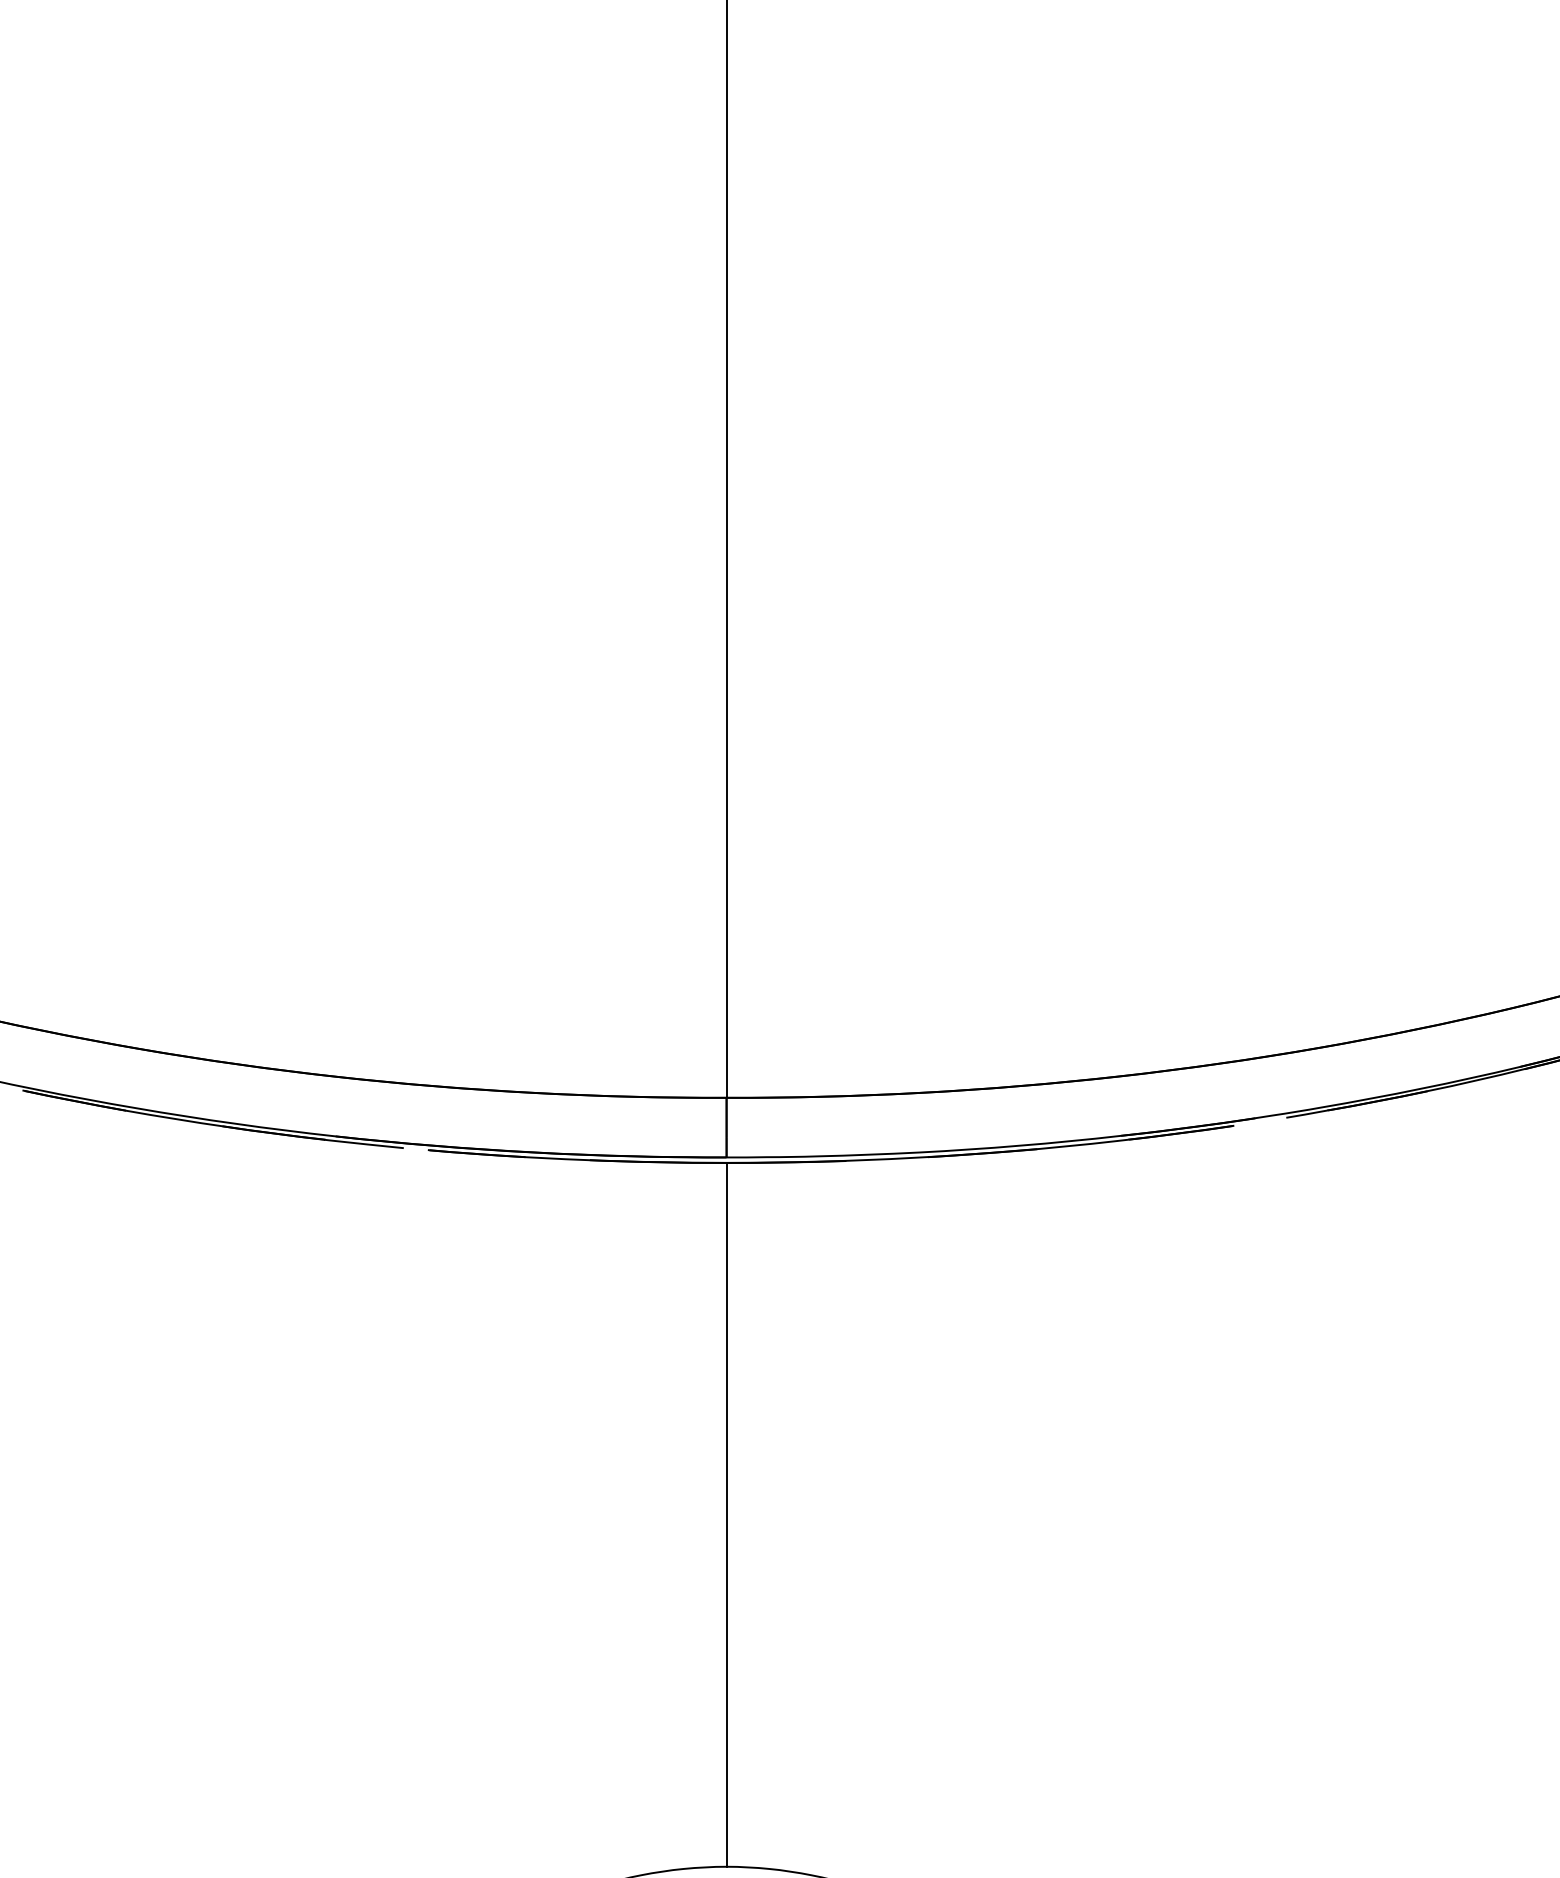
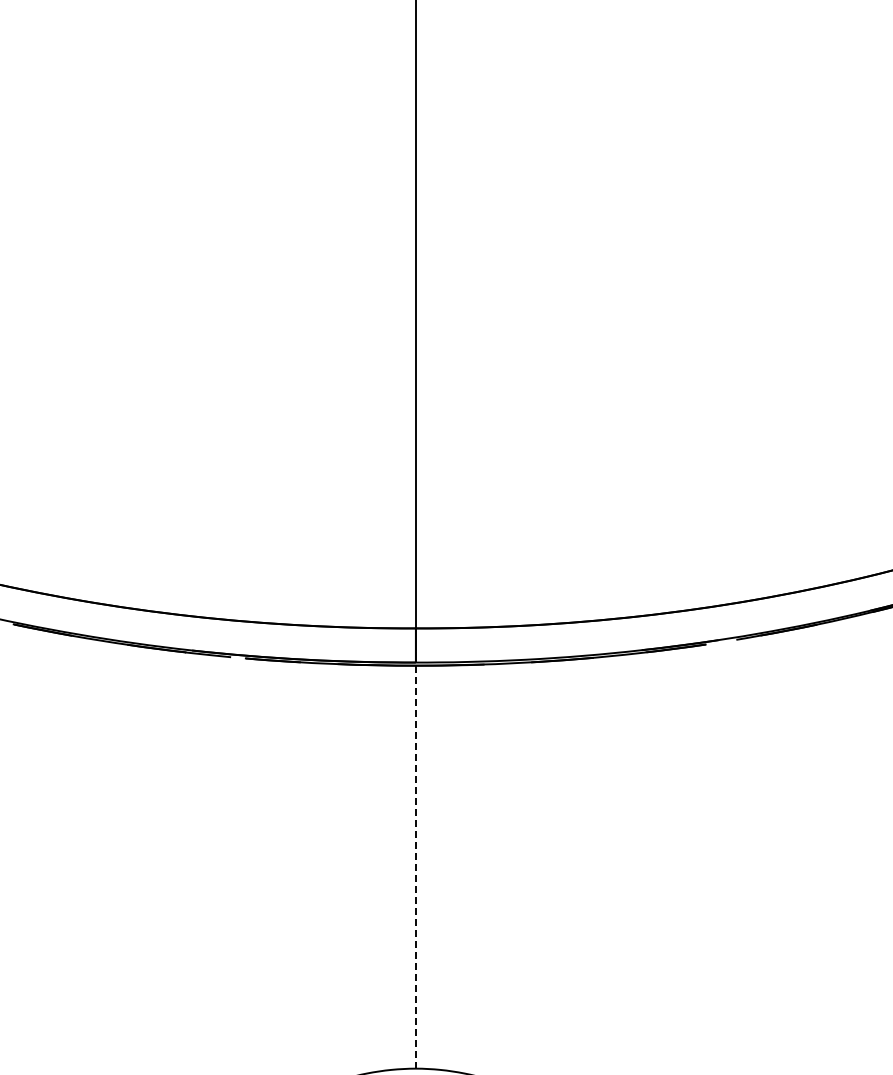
line: (725, 1515) -> (415, 867), solid -> dashed

